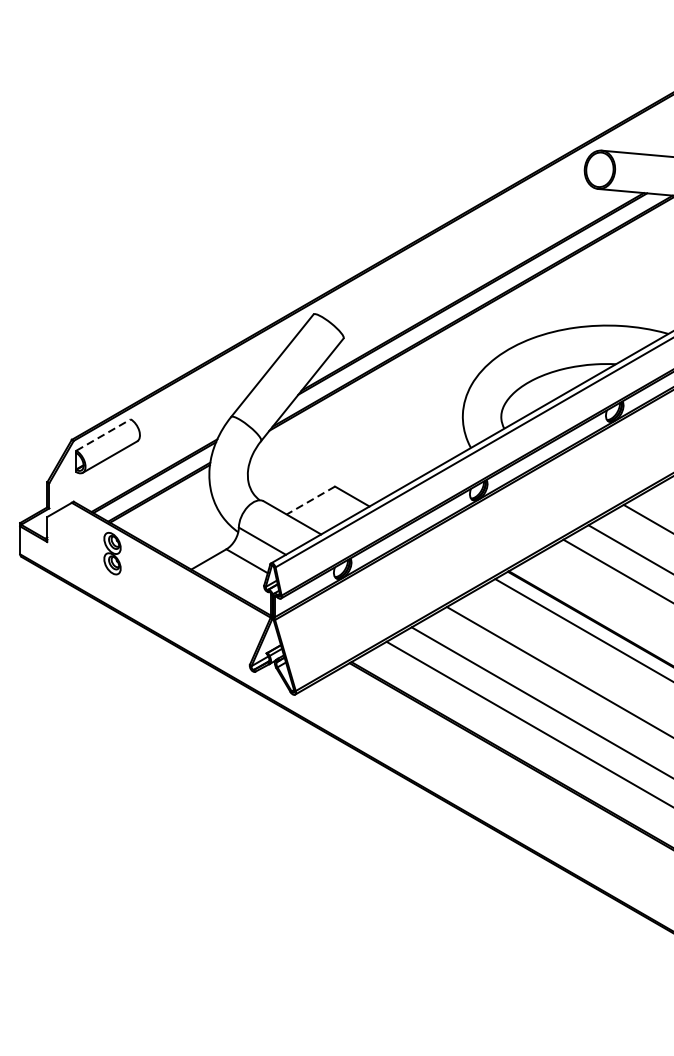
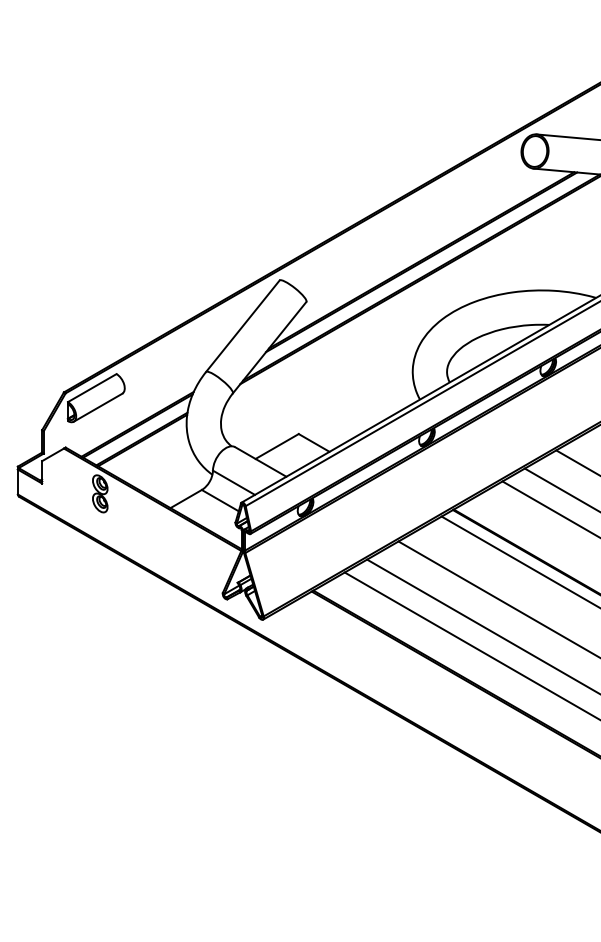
line: (103, 434) -> (92, 387), dashed -> solid
line: (311, 500) -> (277, 446), dashed -> solid

